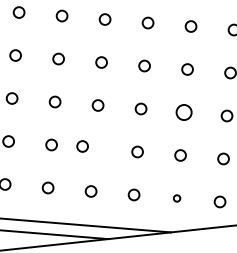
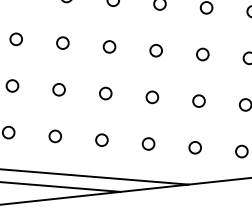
circle: (183, 112) -> (202, 54), size x0.71
circle: (82, 146) -> (105, 93), moved
circle: (176, 198) -> (194, 147), size x1.67

